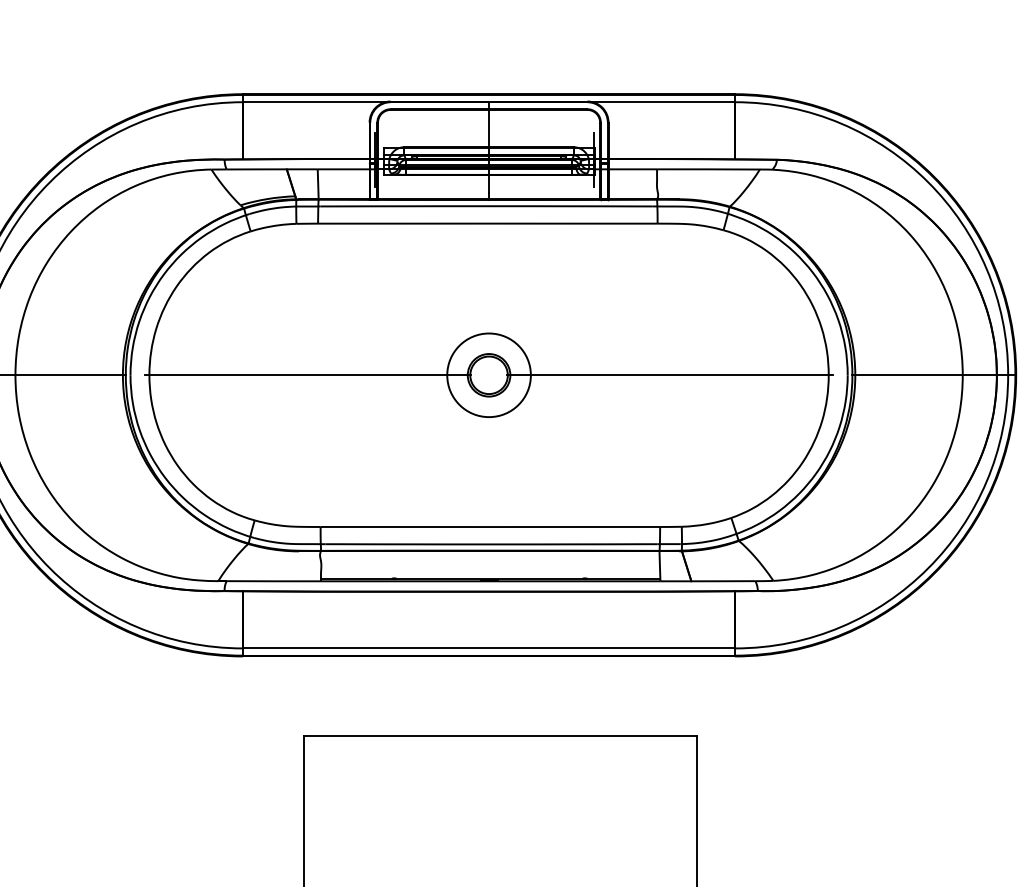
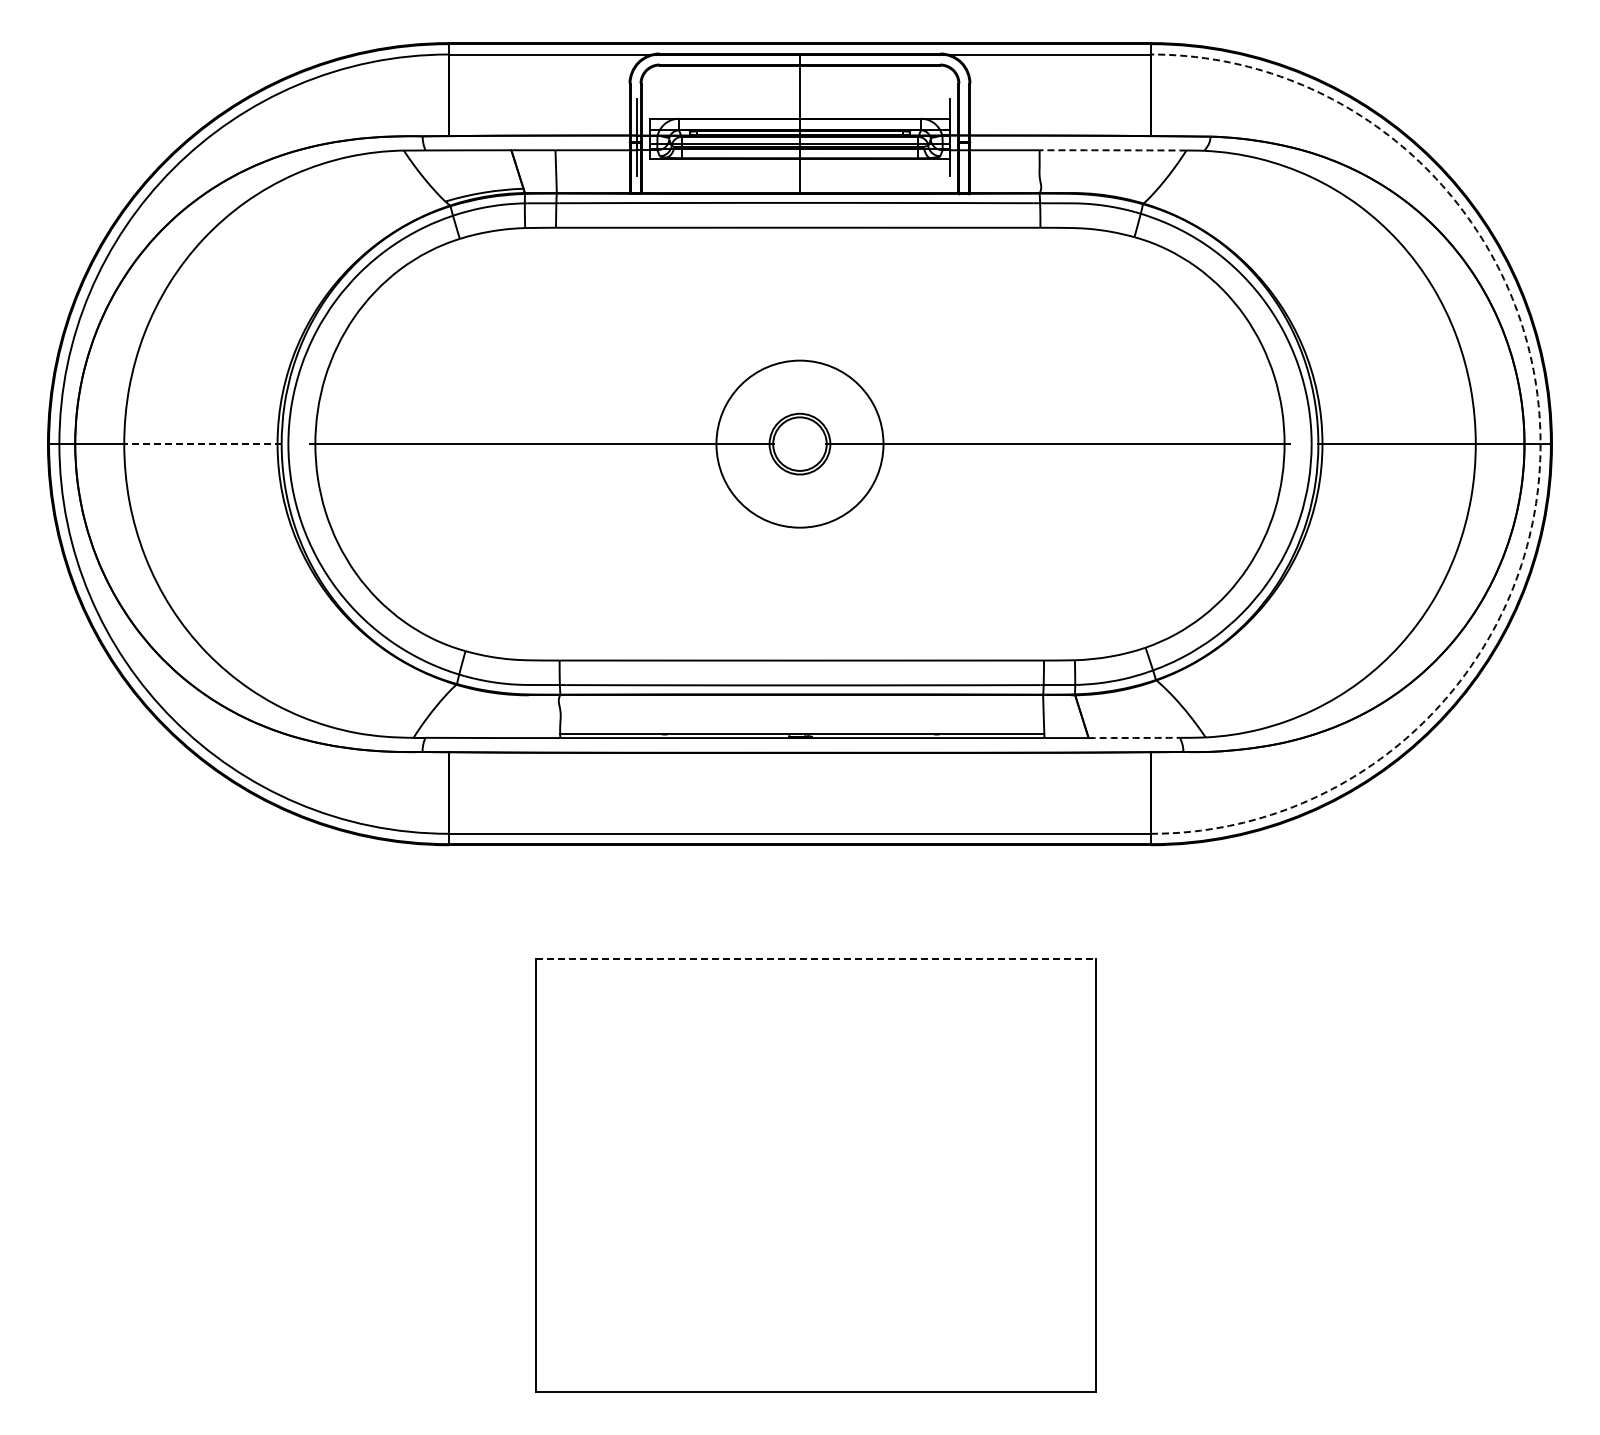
arc: (708, 169) -> (1113, 150), solid -> dashed
circle: (488, 374) -> (799, 443), size x1.4
line: (70, 375) -> (202, 444), solid -> dashed
arc: (1008, 375) -> (1540, 444), solid -> dashed
arc: (723, 580) -> (1134, 737), solid -> dashed
line: (500, 735) -> (816, 958), solid -> dashed

